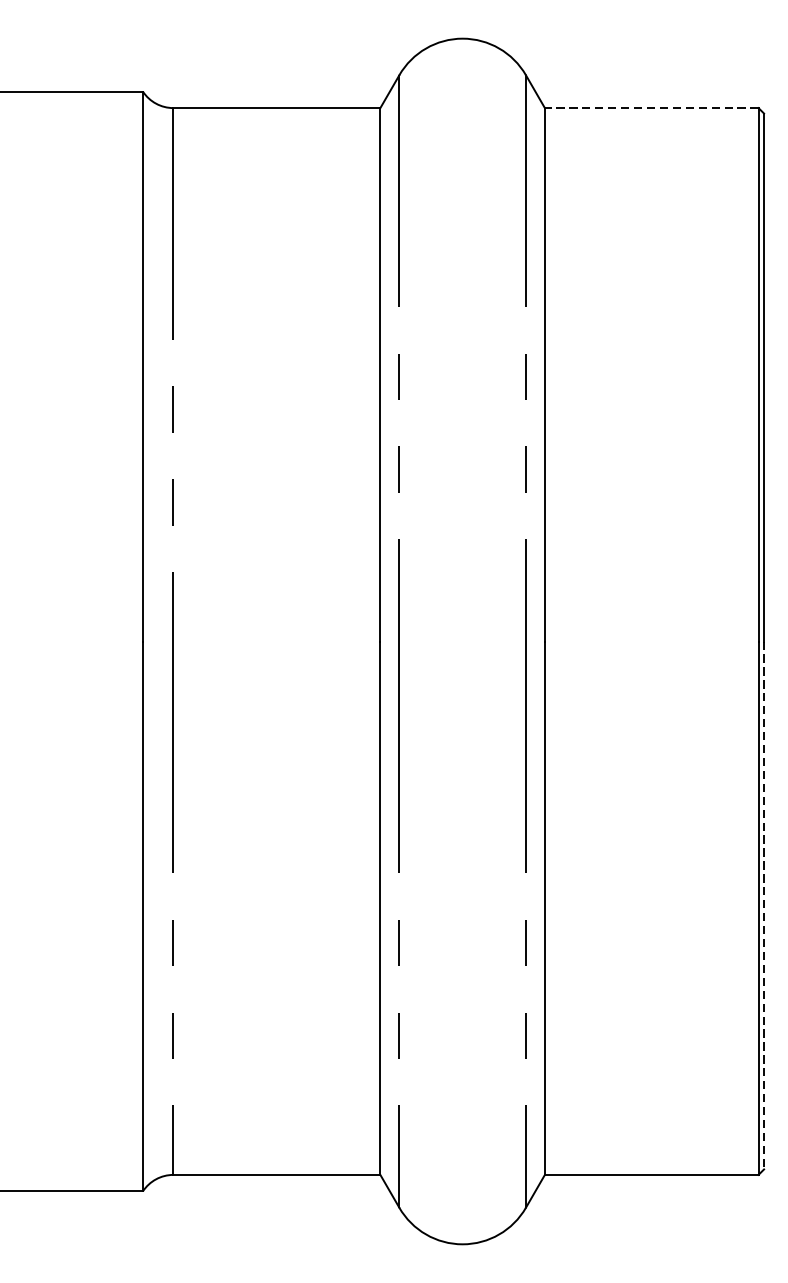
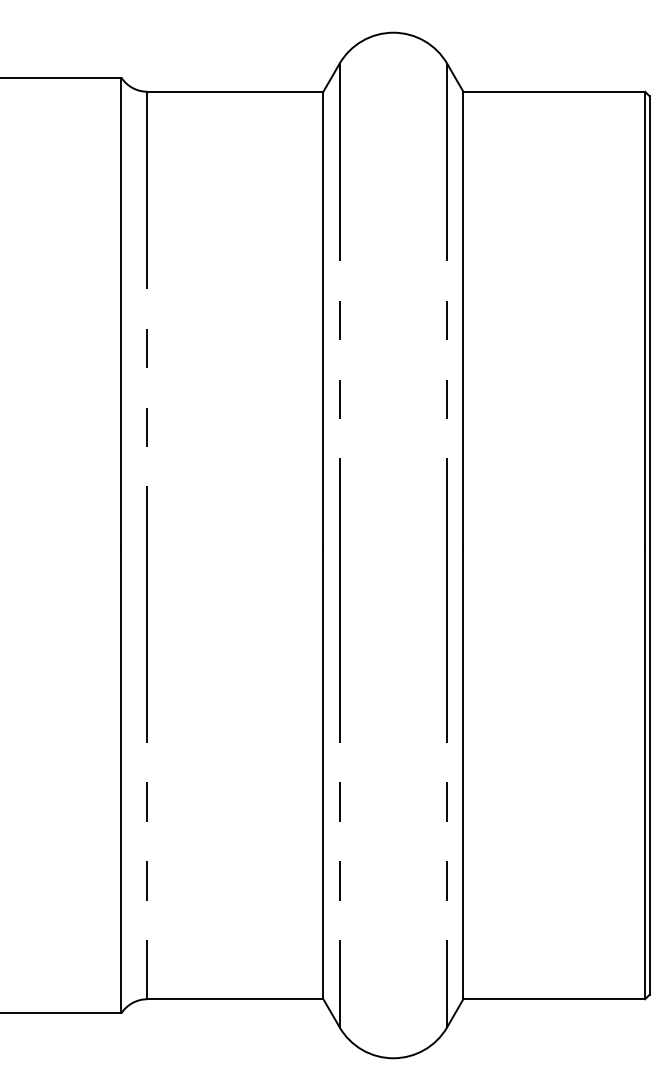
line: (652, 107) -> (554, 91), dashed -> solid
line: (763, 906) -> (649, 770), dashed -> solid

